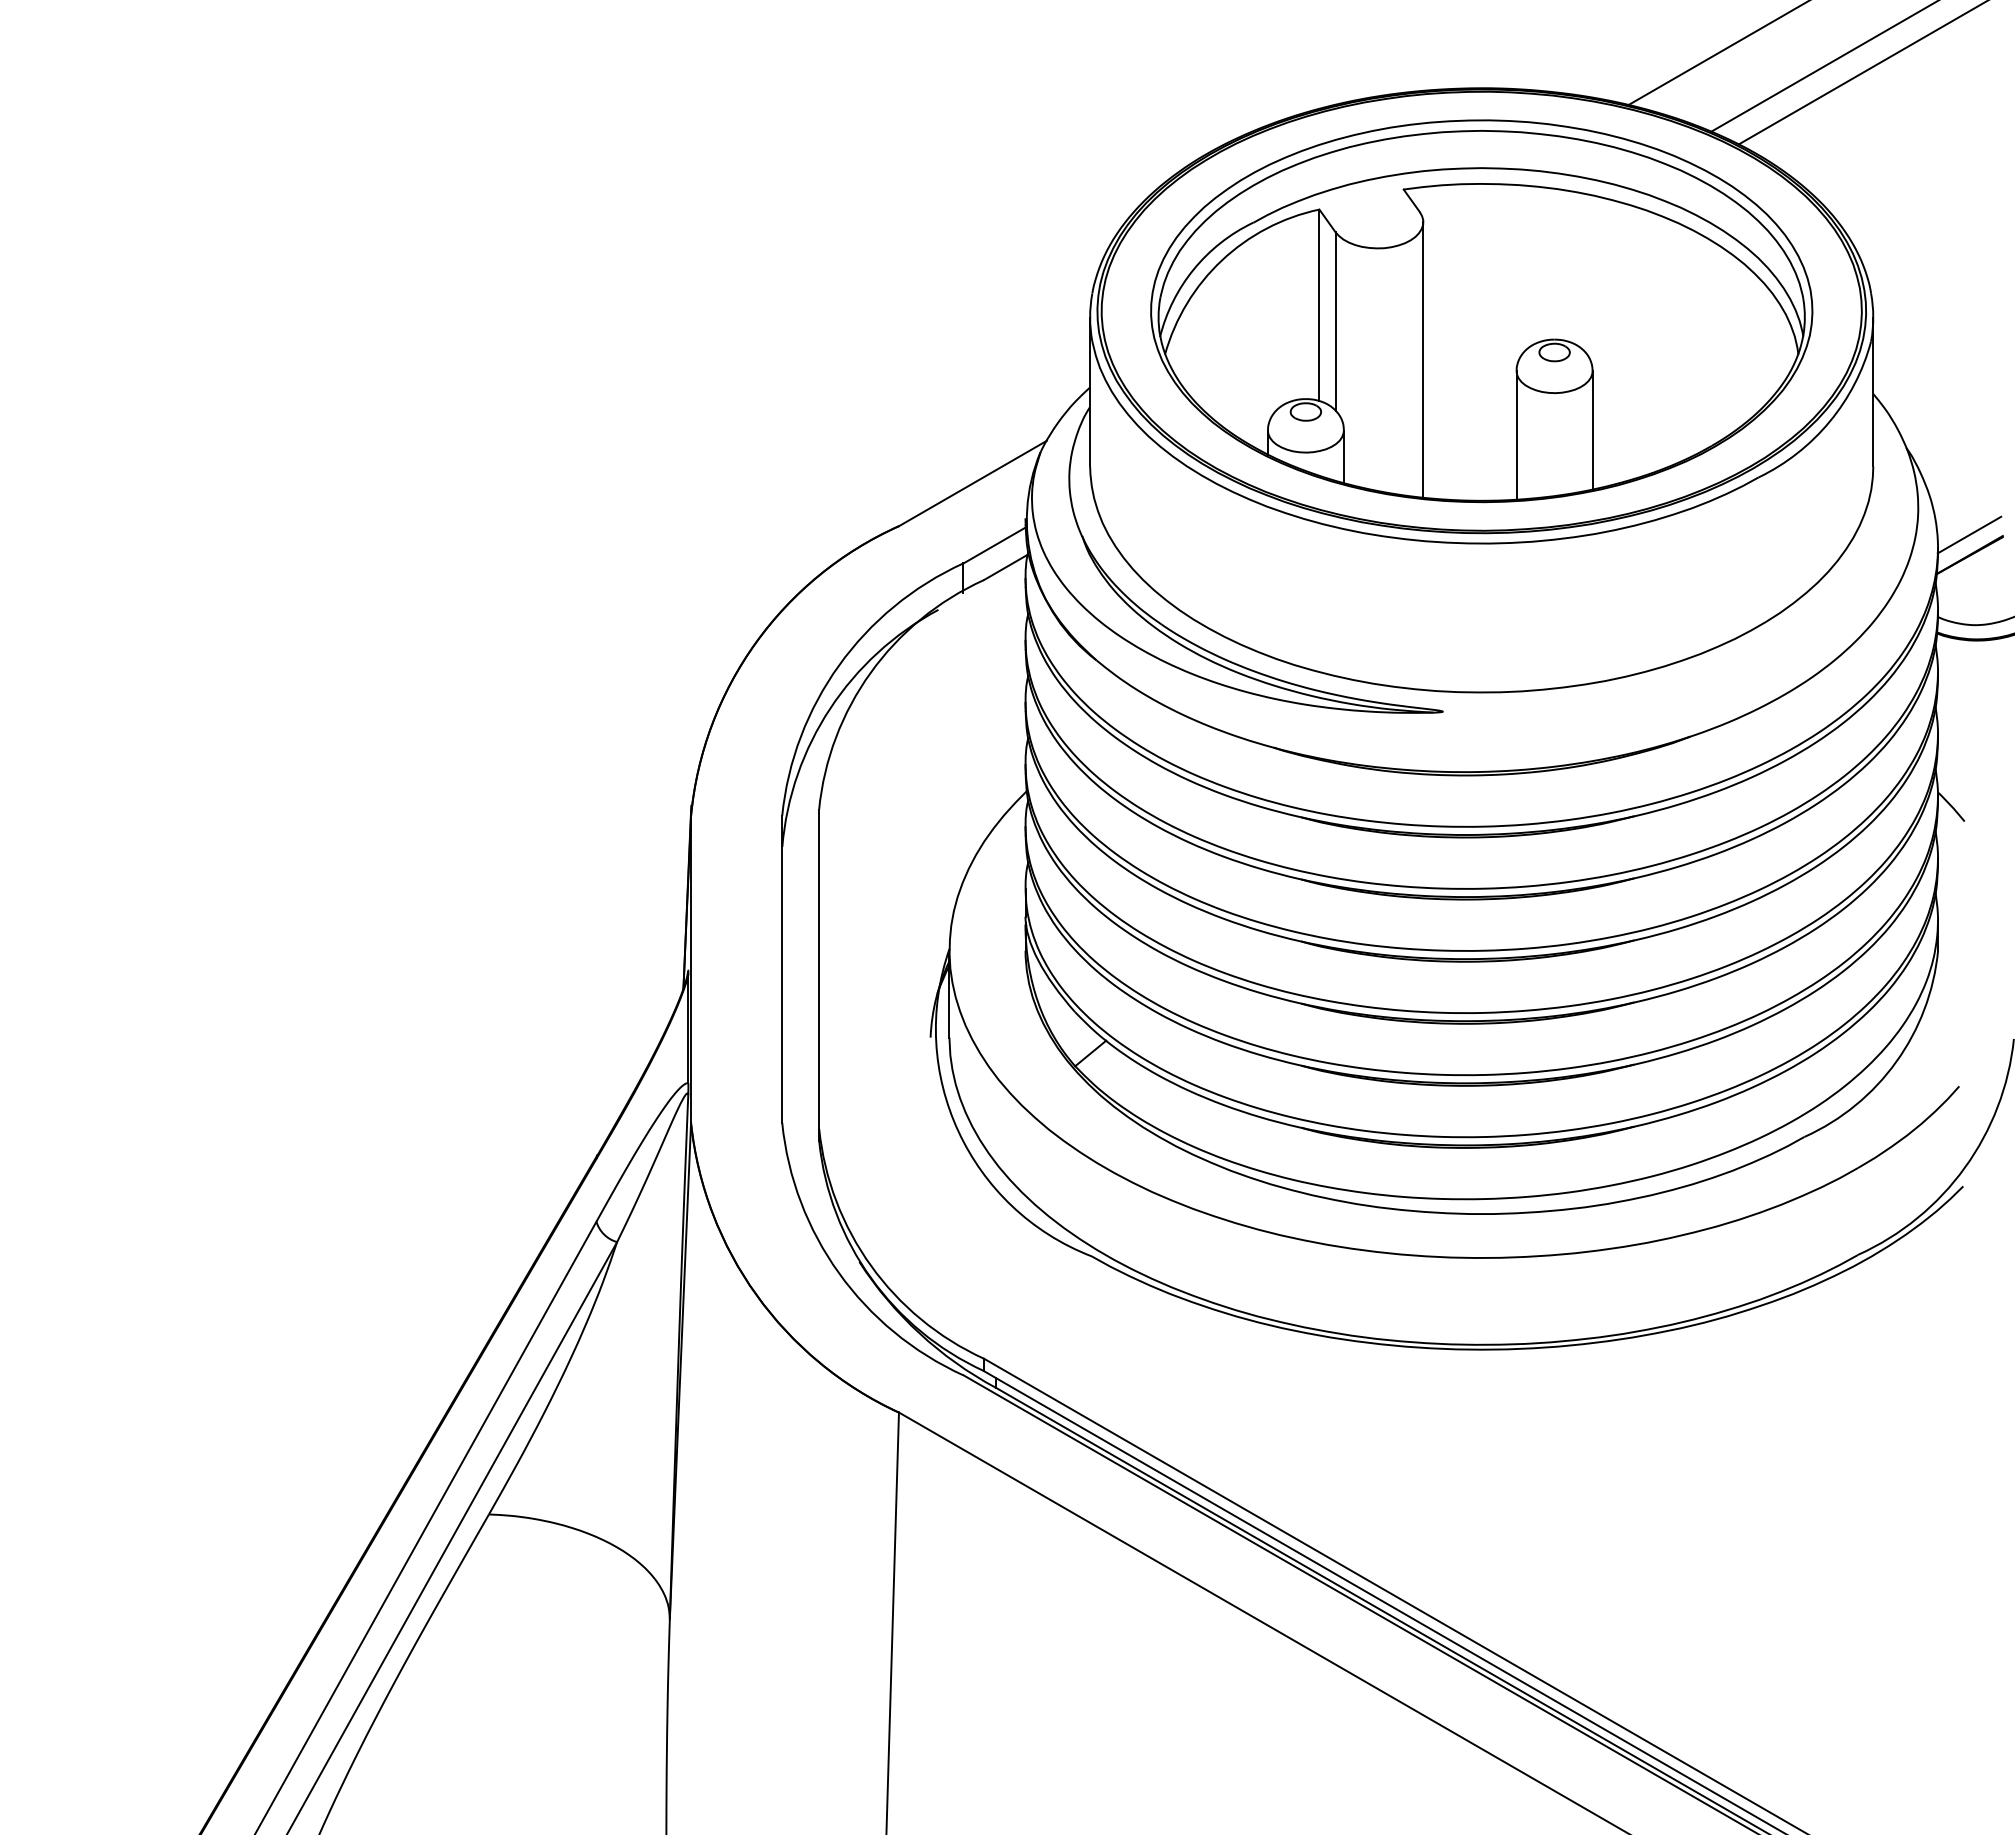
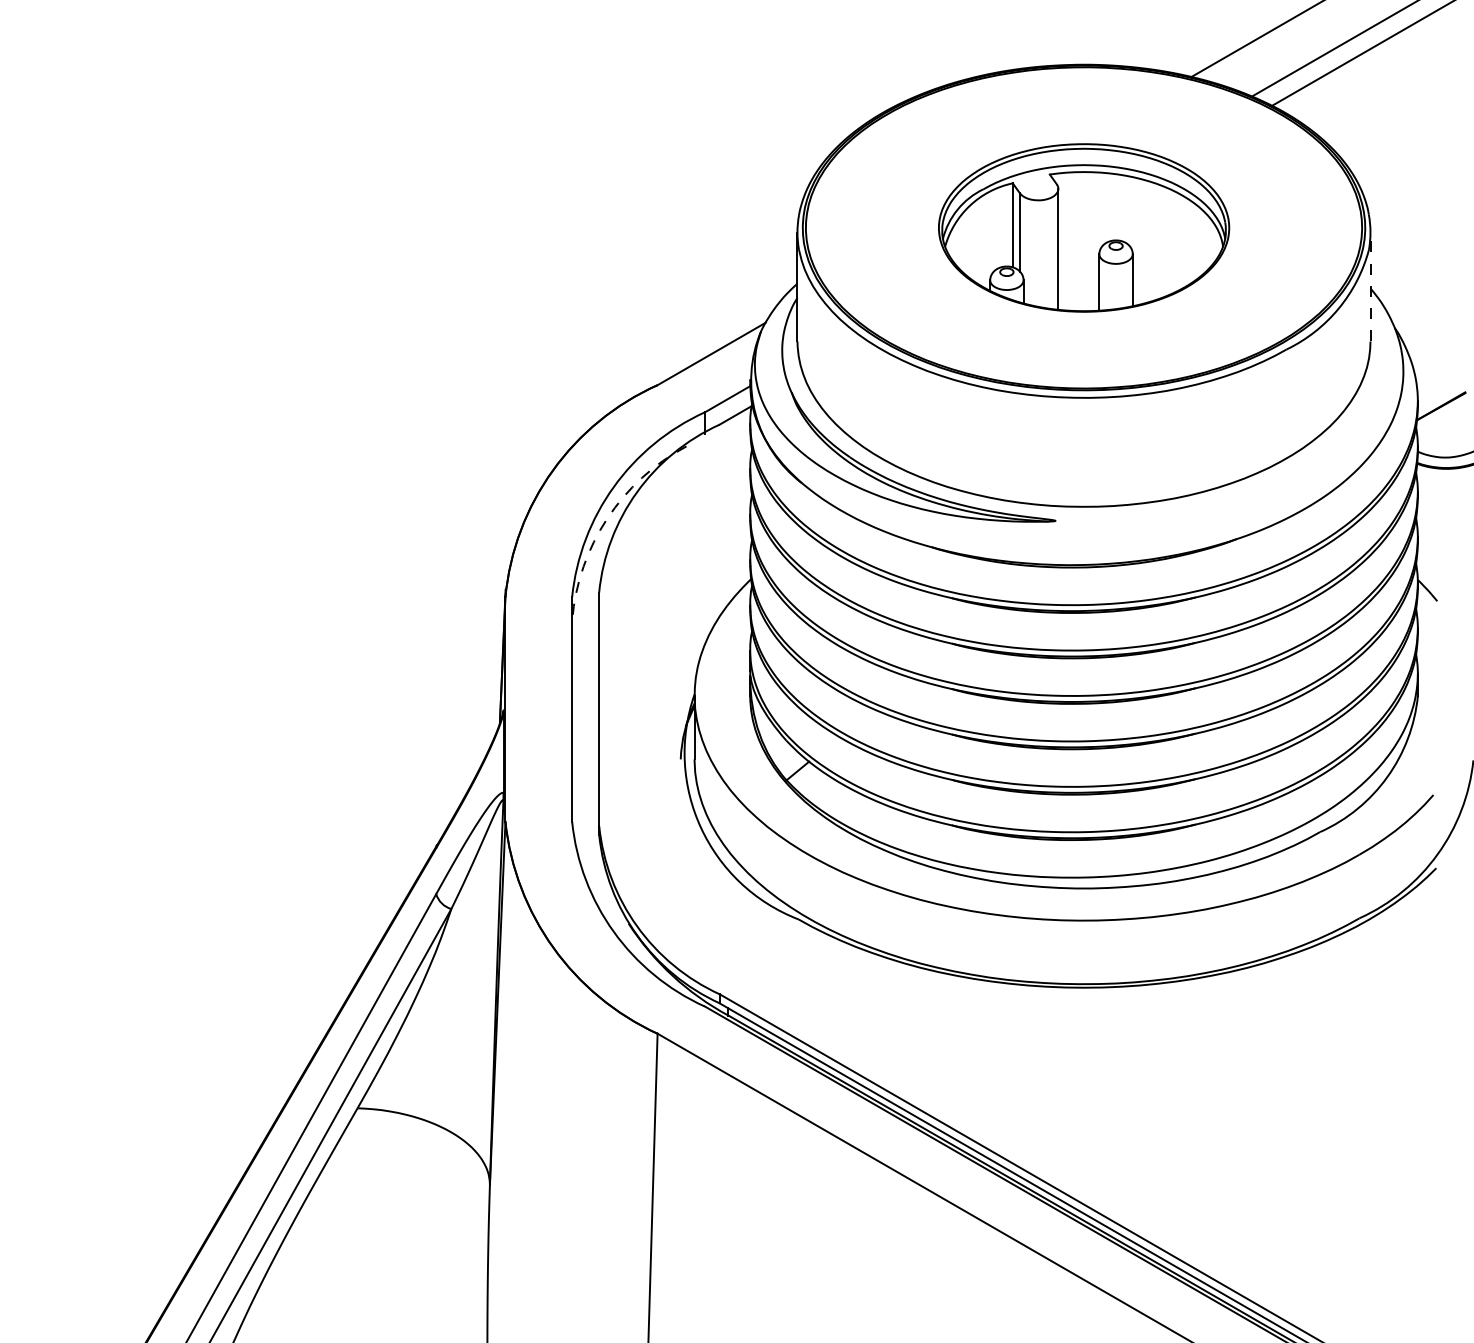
part: (1481, 311) -> (1083, 228), size x0.6
line: (1873, 391) -> (1370, 286), solid -> dashed
line: (1969, 534) -> (1440, 391), removed
arc: (830, 708) -> (607, 518), solid -> dashed

